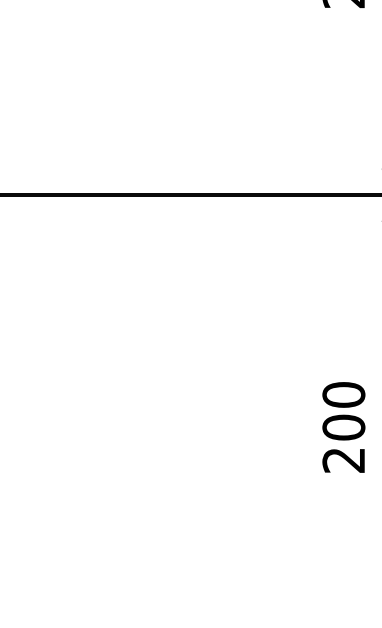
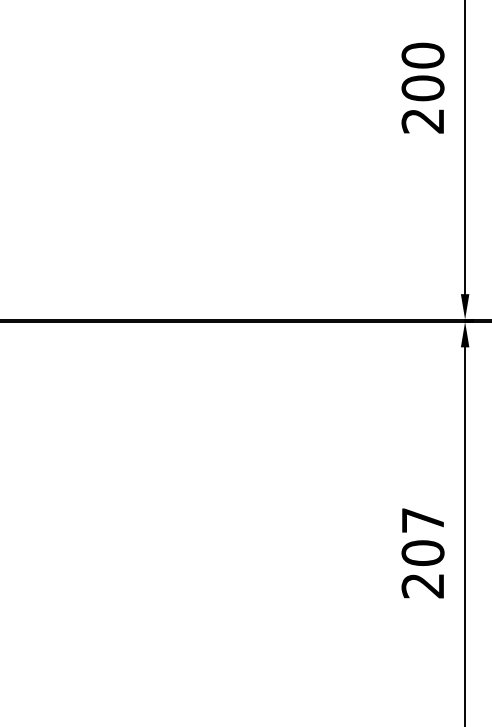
text: (343, 394) -> (422, 520), 200 -> 207

